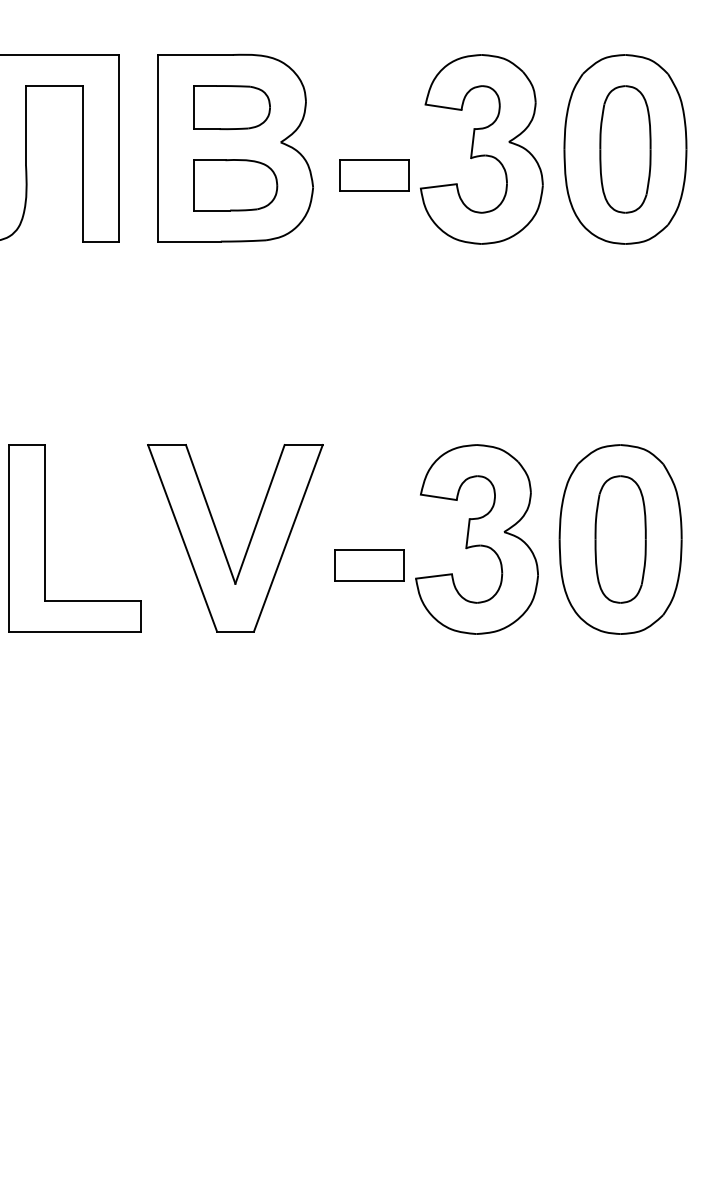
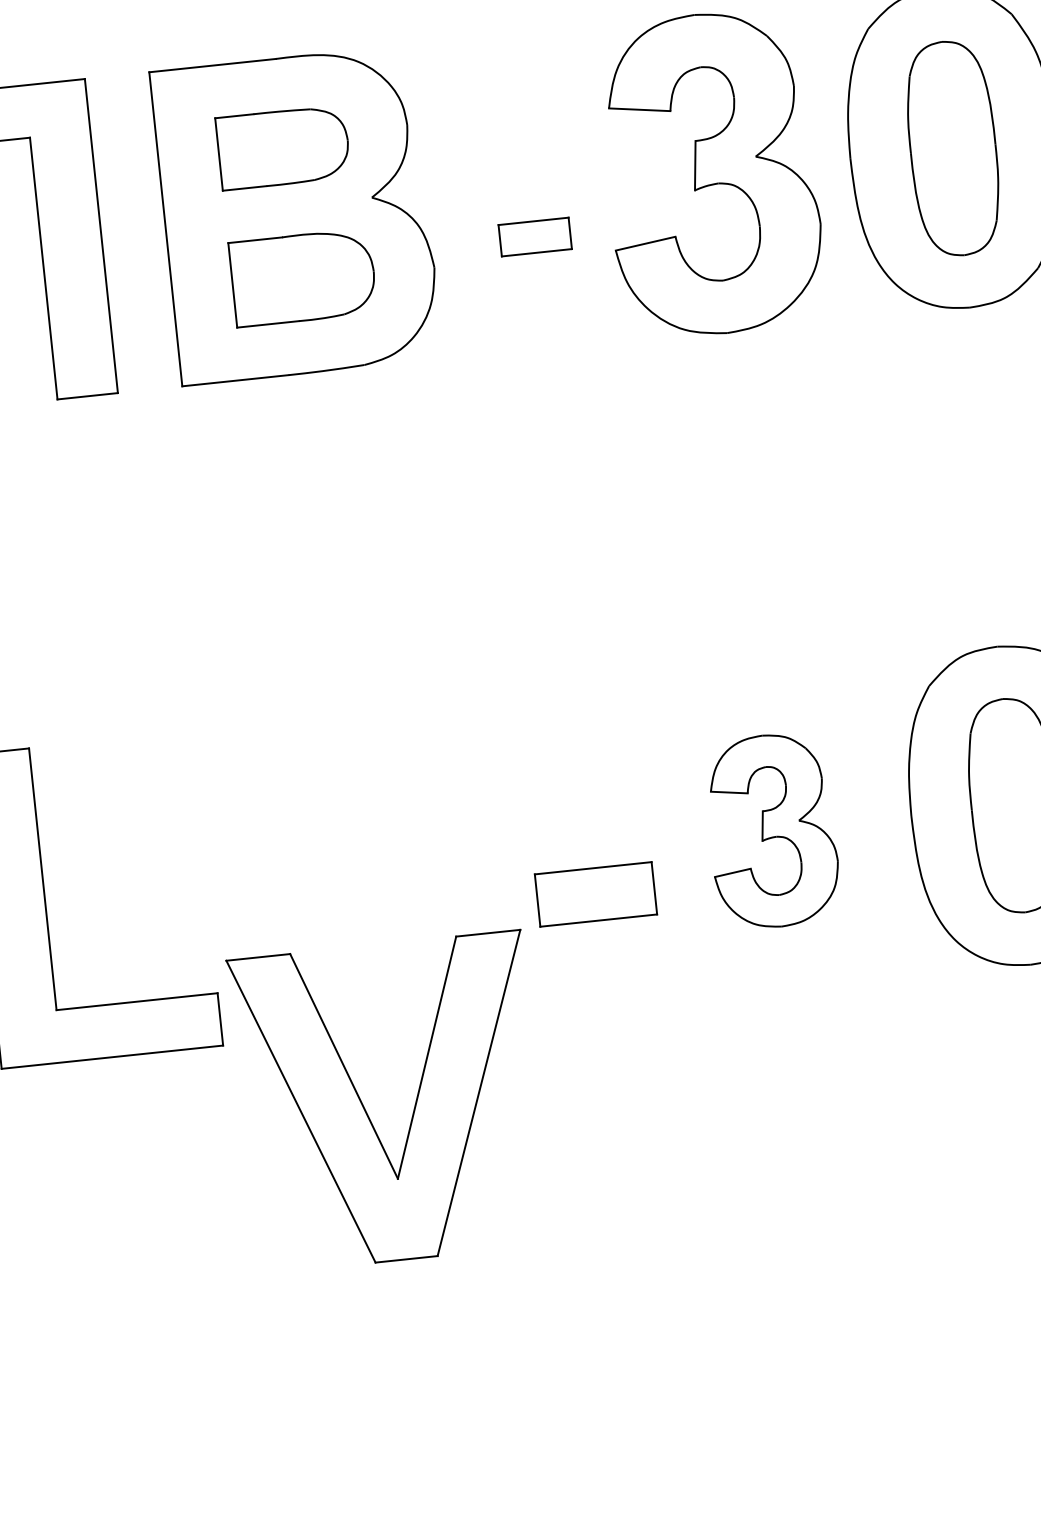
part: (374, 175) -> (535, 236), size x0.6
part: (476, 539) -> (771, 831), size x0.6
part: (248, 543) -> (412, 1108), moved

